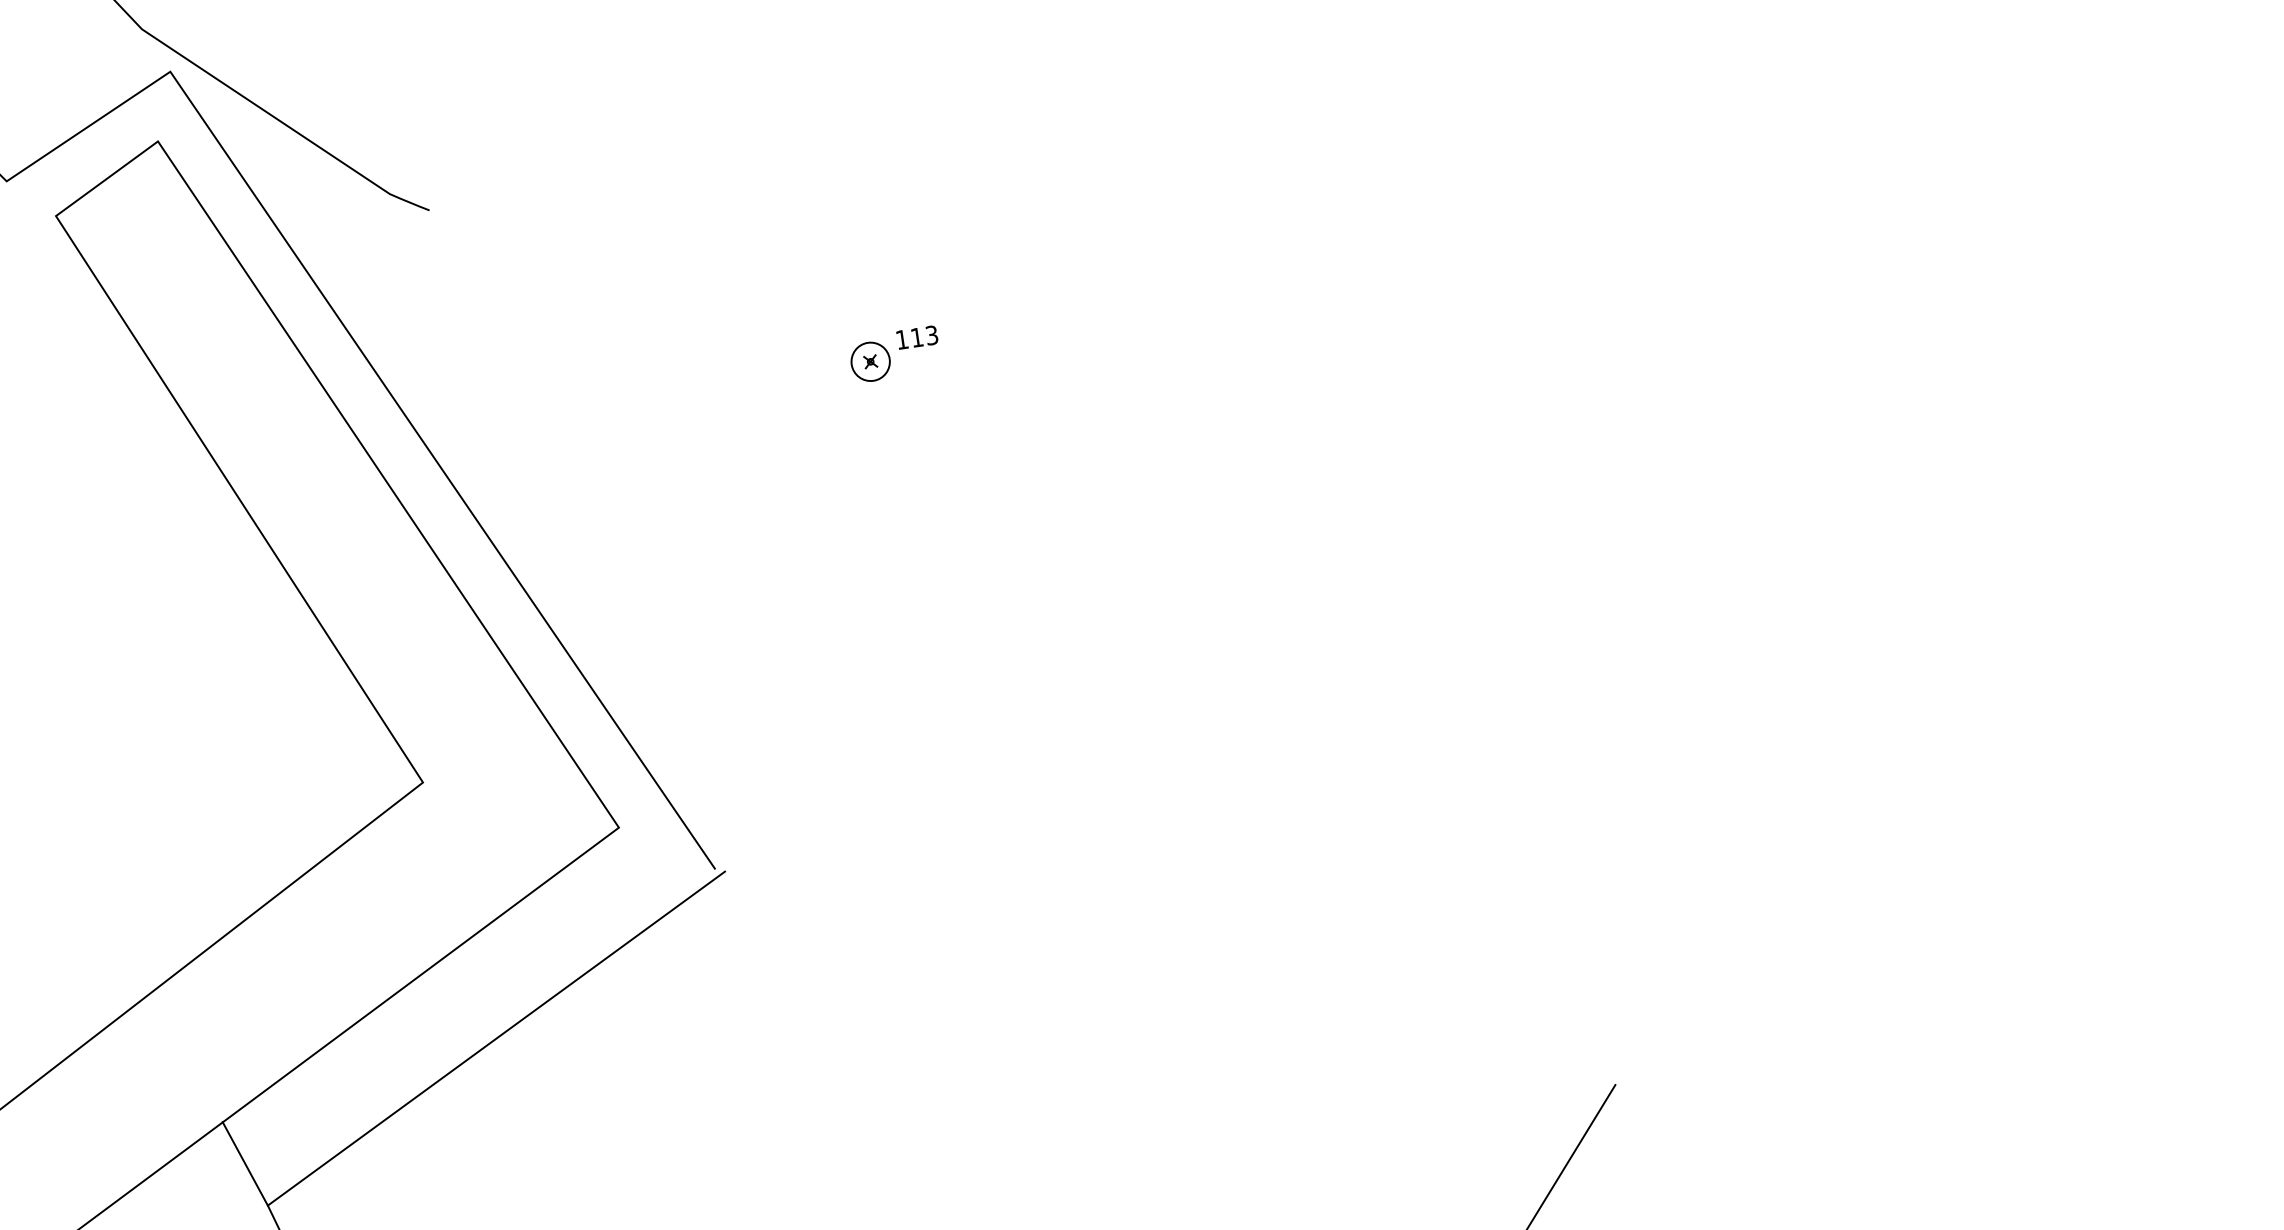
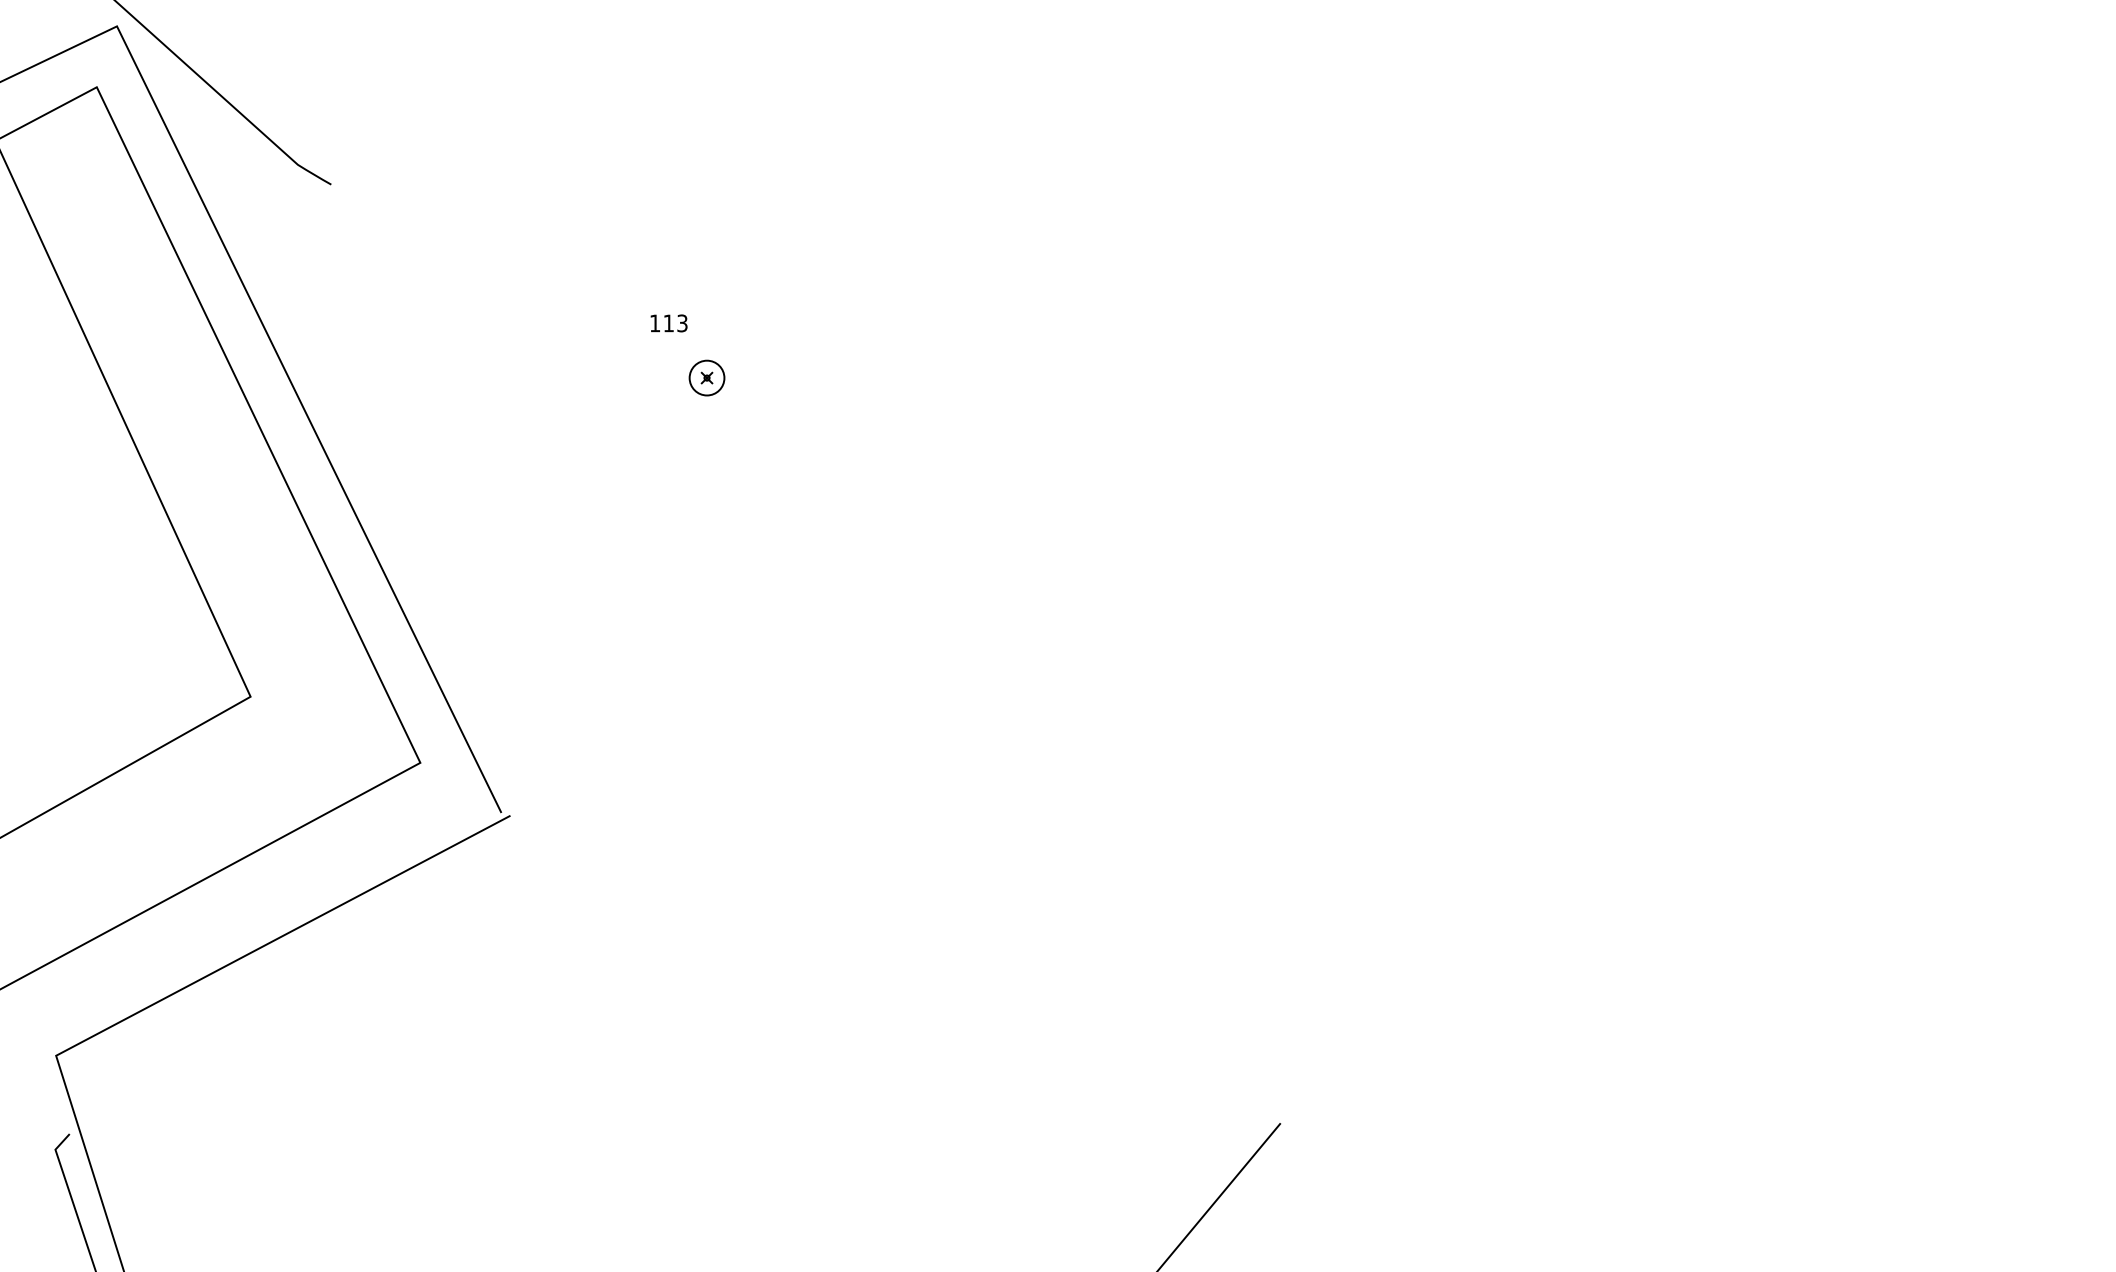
text: (916, 337) -> (668, 323), moved
line: (245, 1163) -> (41, 1015), removed

